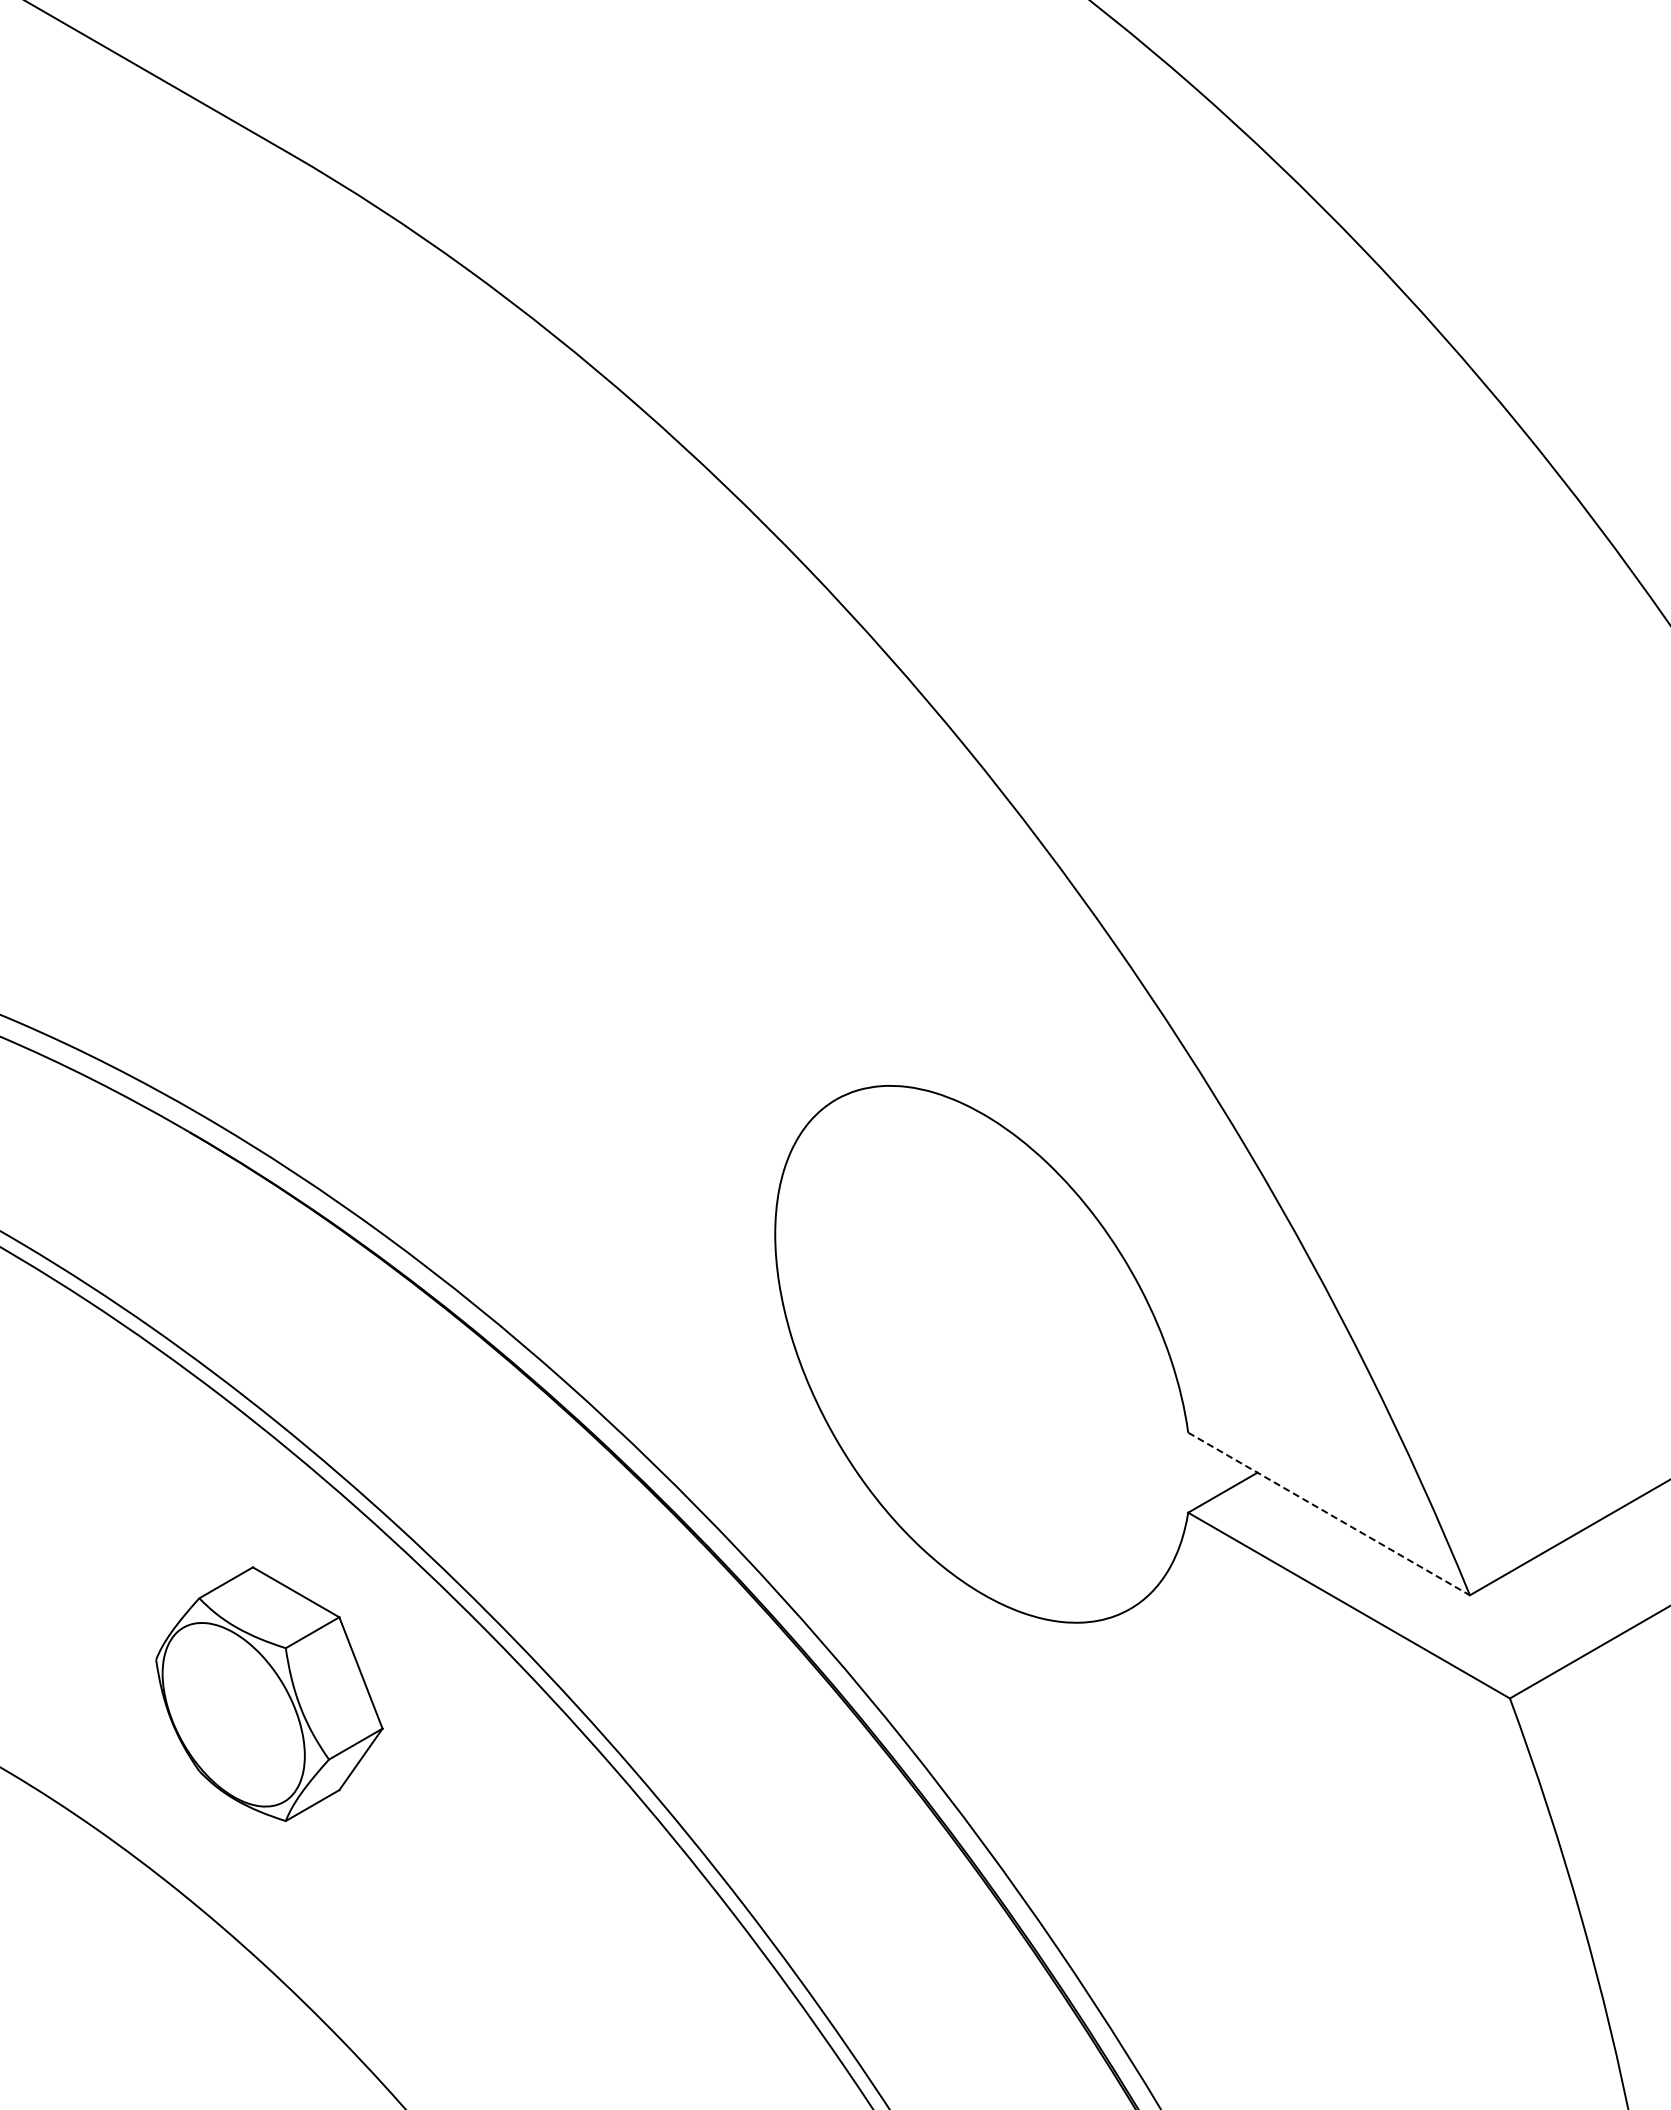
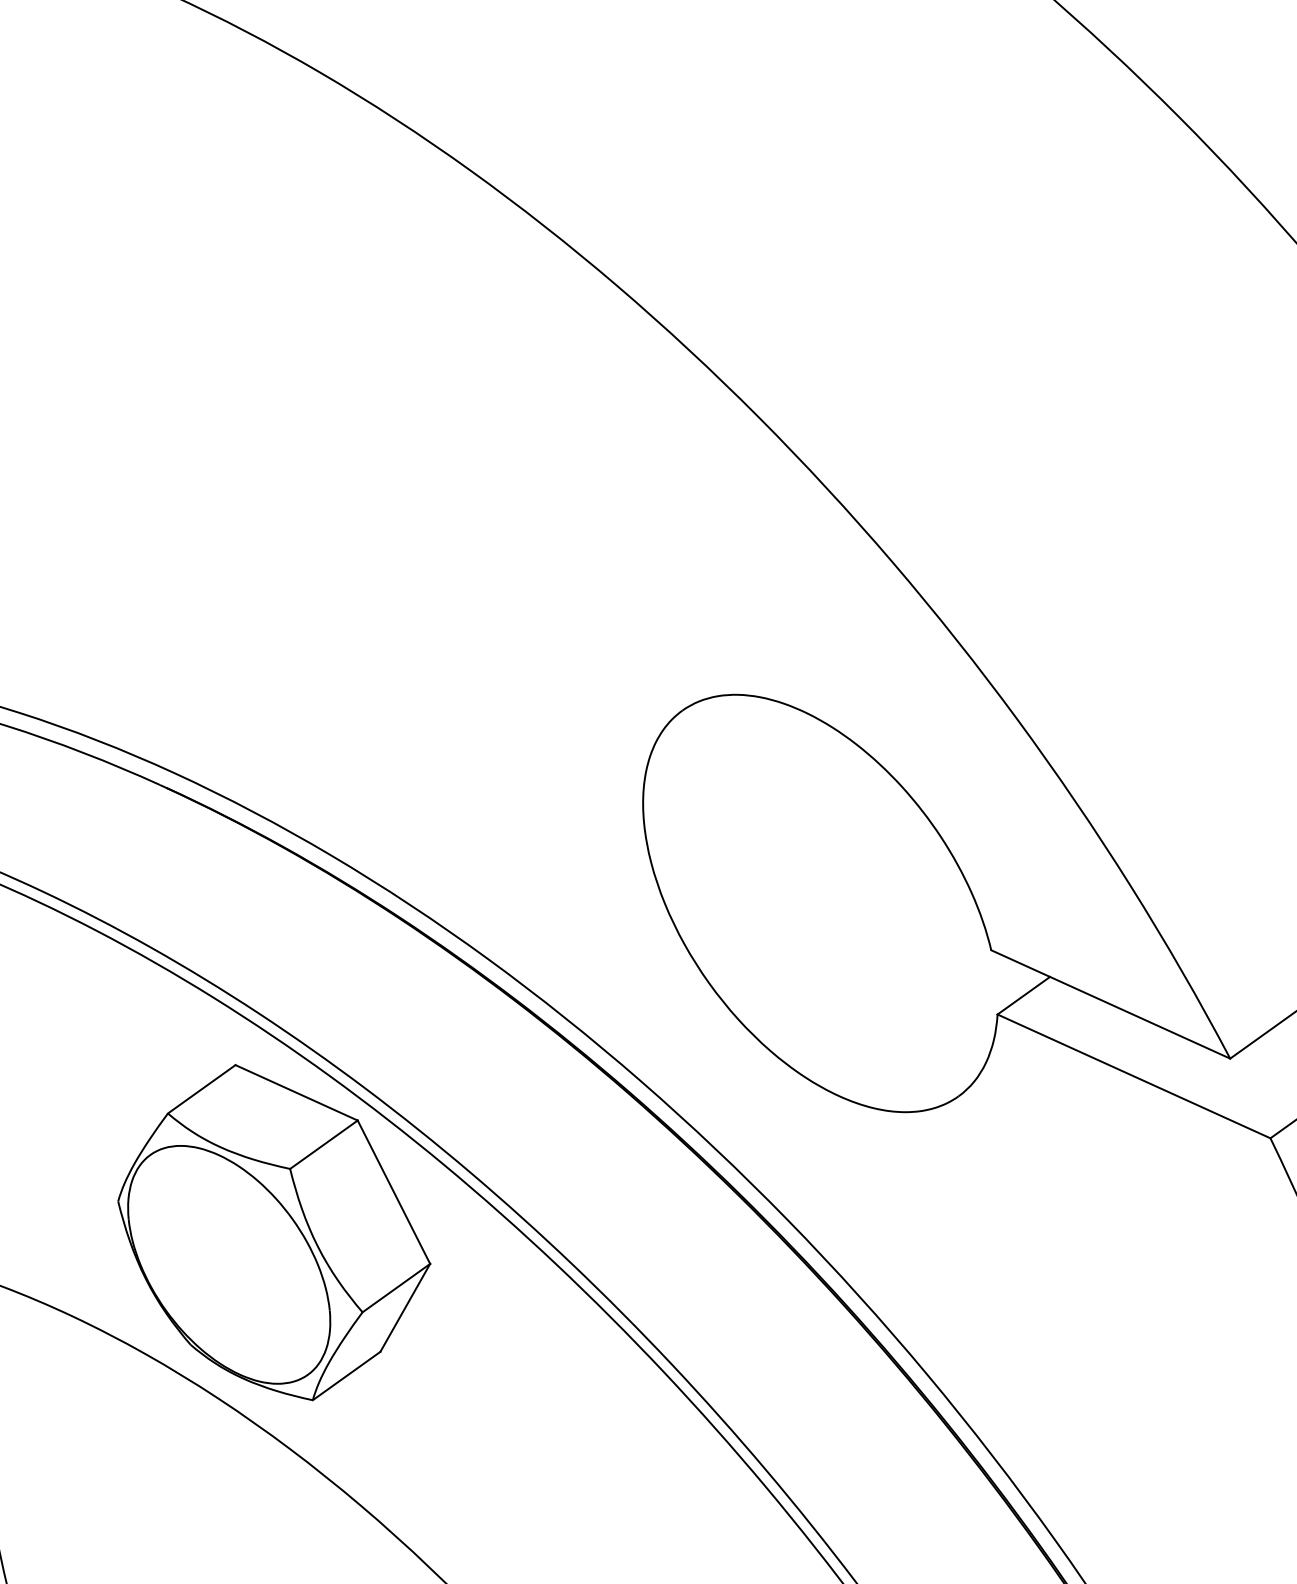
line: (1329, 1513) -> (1111, 1004), dashed -> solid
part: (269, 1693) -> (274, 1231), size x1.67

